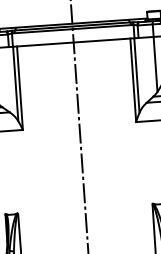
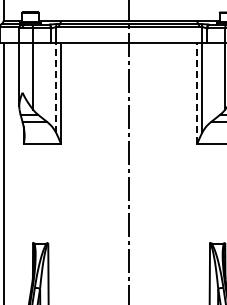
line: (133, 80) -> (197, 93), solid -> dashed
line: (15, 84) -> (56, 88), solid -> dashed

